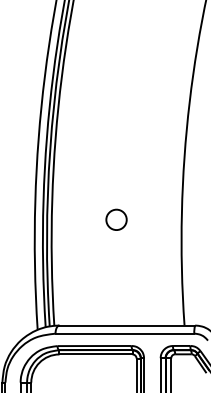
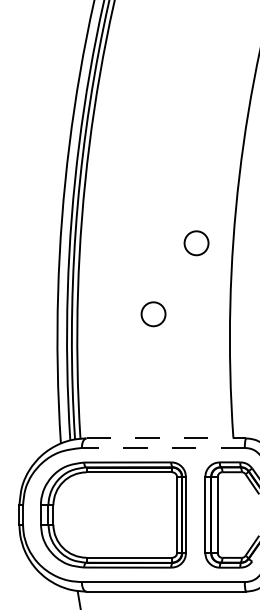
circle: (153, 159) -> (196, 243), added
line: (127, 325) -> (166, 438), solid -> dashed
line: (125, 333) -> (163, 447), solid -> dashed

